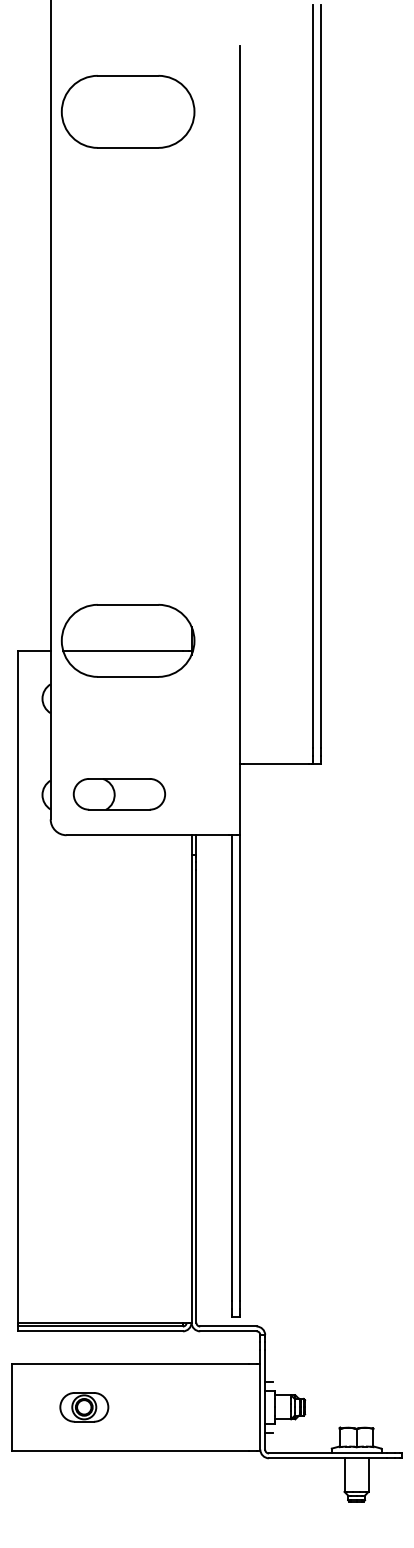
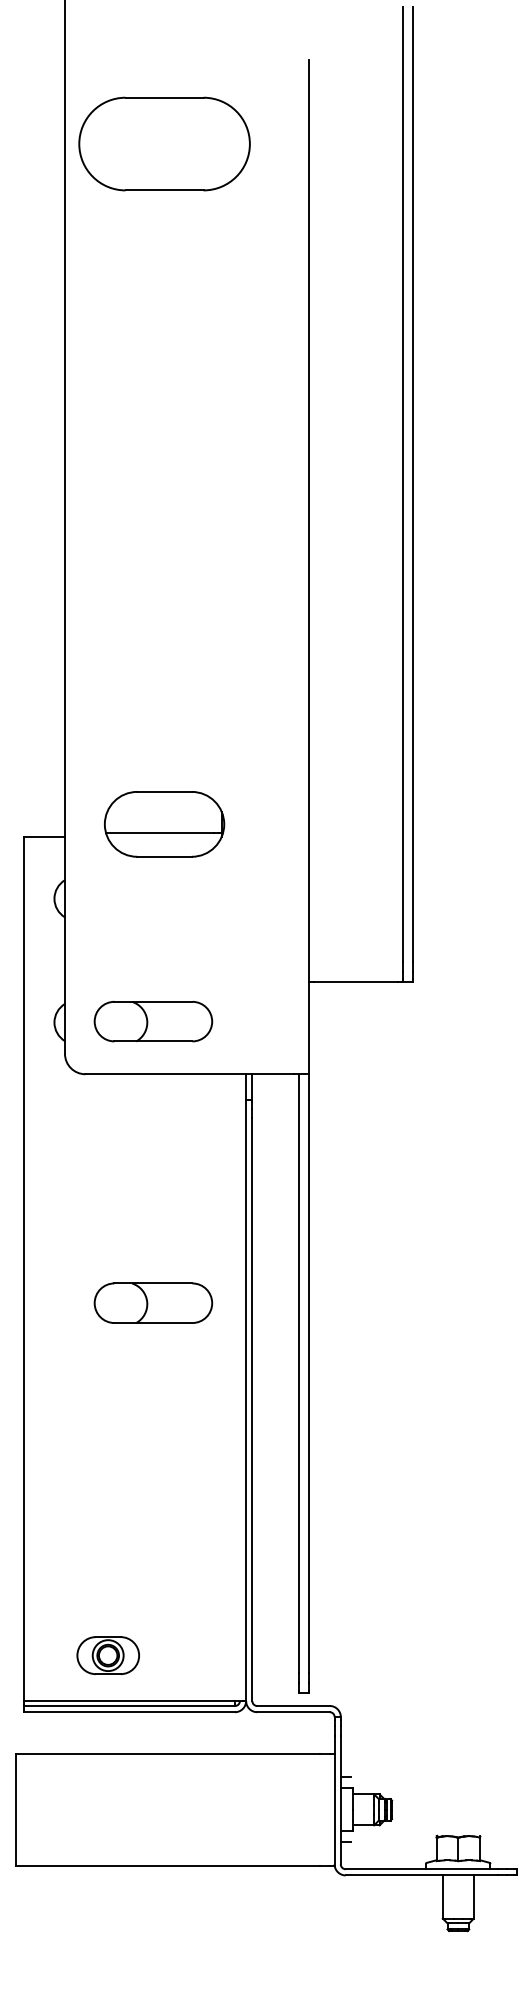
part: (127, 640) -> (163, 823), size x0.7
part: (119, 1013) -> (153, 1303), added
part: (84, 1407) -> (108, 1655), moved

